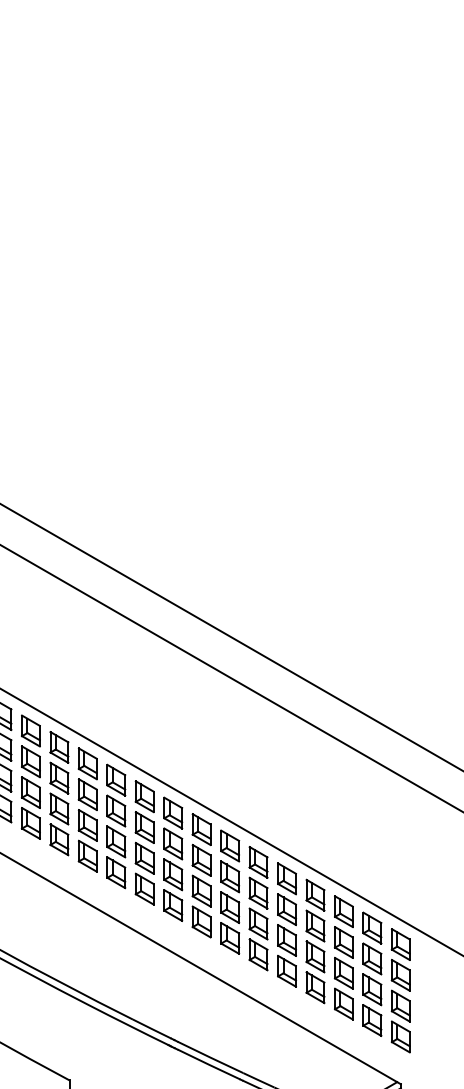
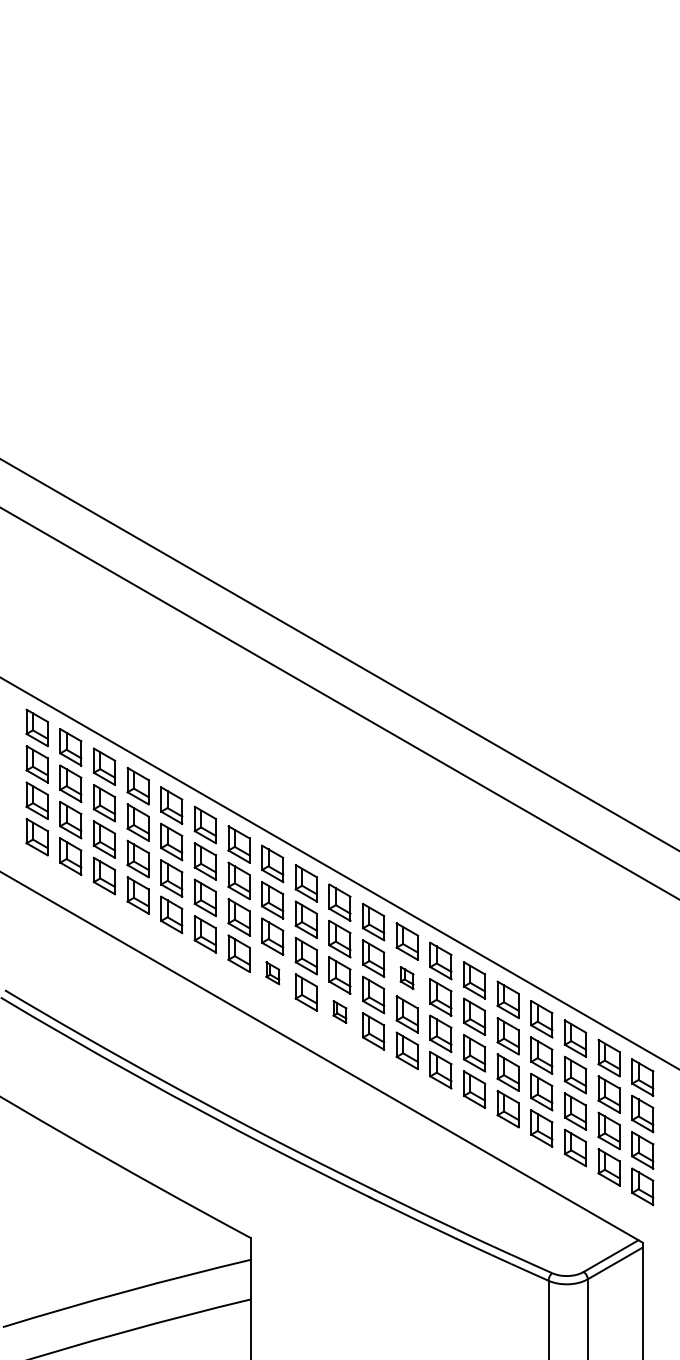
part: (87, 856) -> (272, 973), size x0.6
part: (201, 859) -> (406, 977), size x0.6
part: (144, 888) -> (339, 1011), size x0.6

